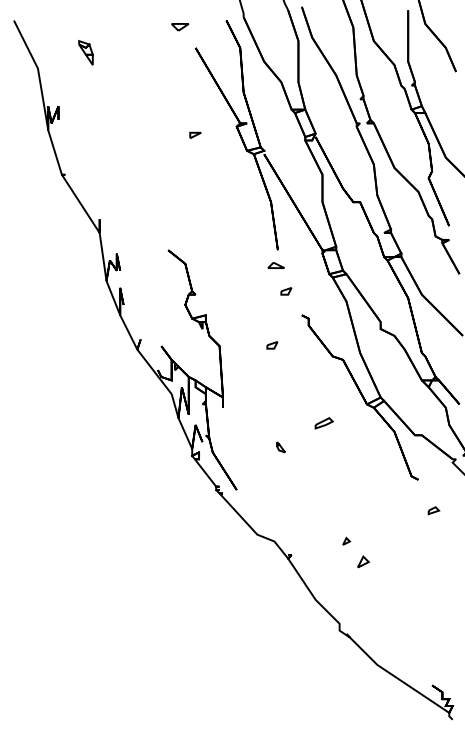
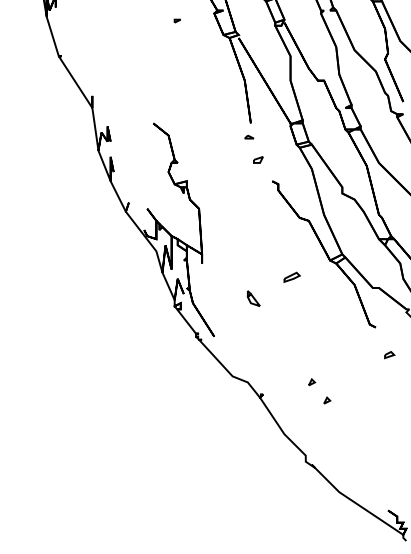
part: (195, 134) -> (177, 20), size x0.62
part: (275, 265) -> (248, 136), size x0.62
part: (272, 345) -> (246, 208), removed
part: (280, 447) -> (253, 298), size x1.67
part: (363, 561) -> (327, 400), size x0.62

